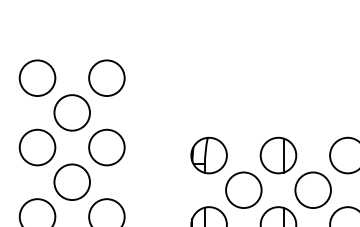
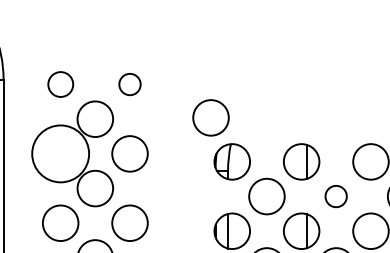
circle: (37, 78) -> (60, 84), size x0.7
circle: (106, 78) -> (129, 84), size x0.6
circle: (187, 111) -> (210, 117), added
circle: (37, 147) -> (60, 153), size x1.6
circle: (312, 190) -> (335, 196), size x0.6

